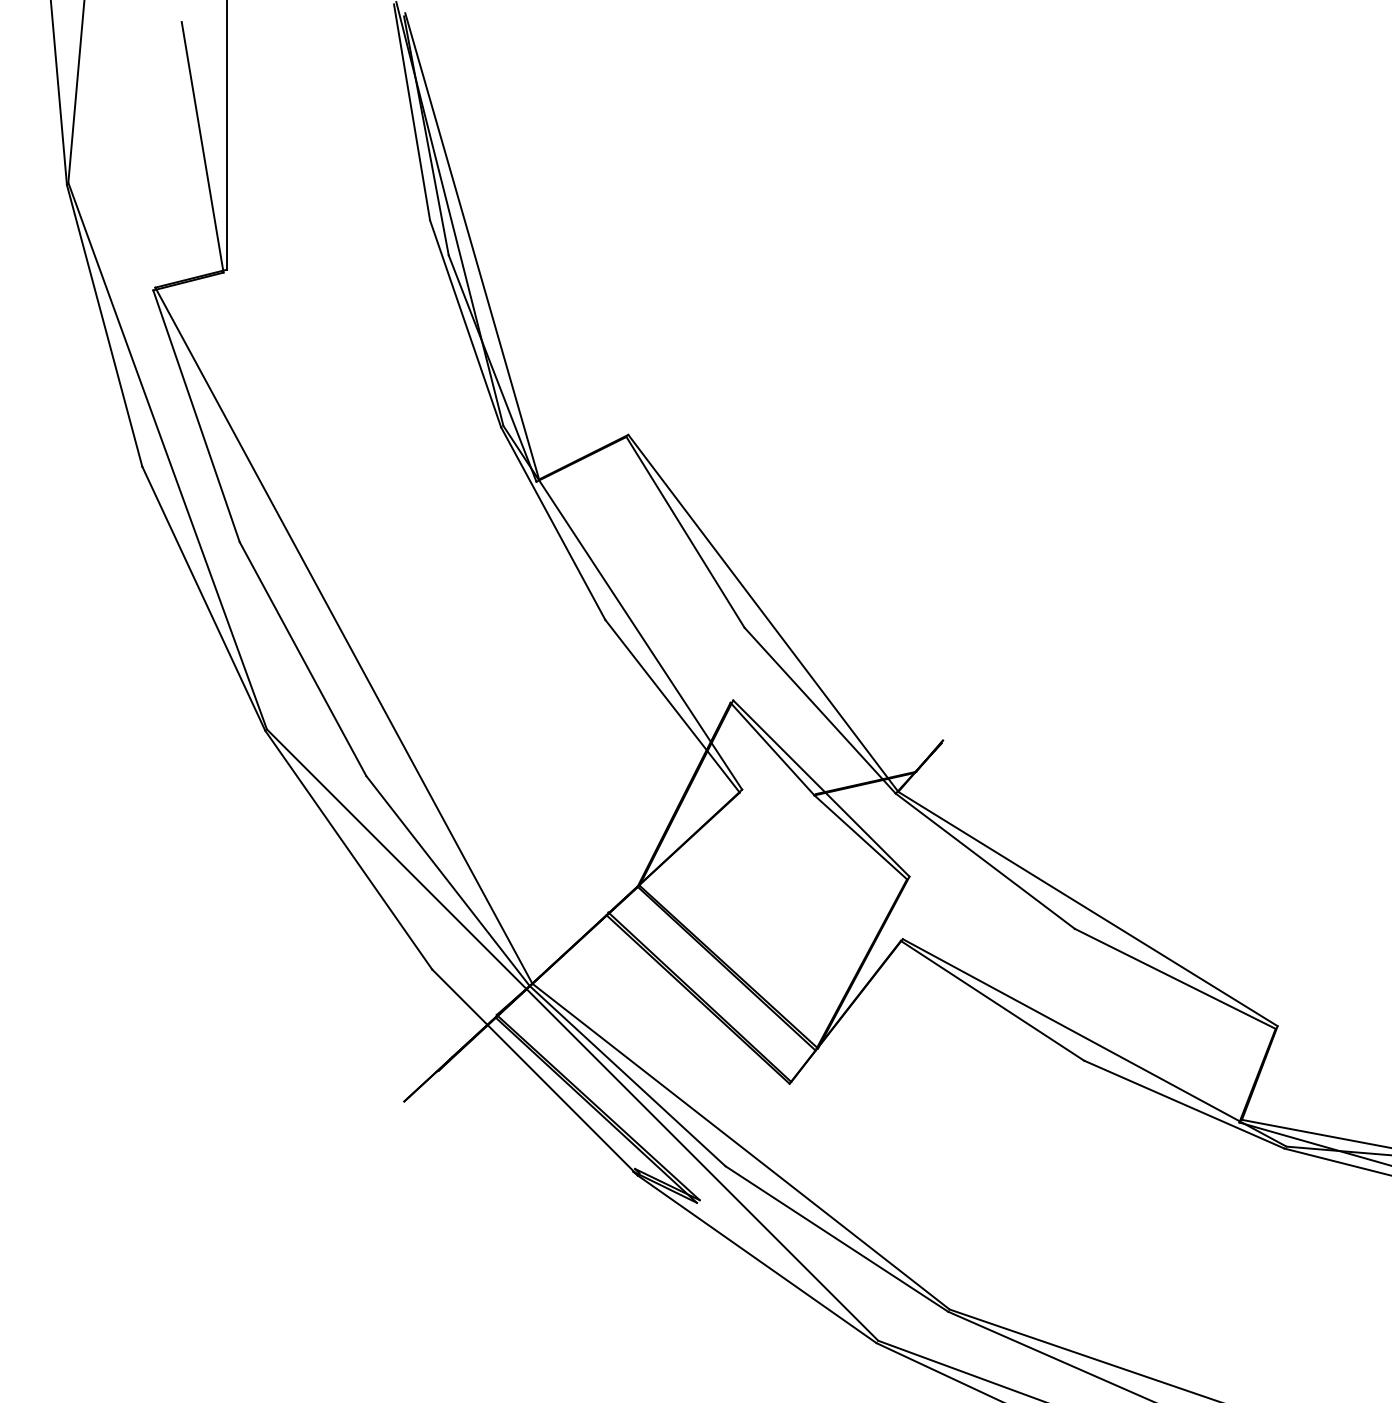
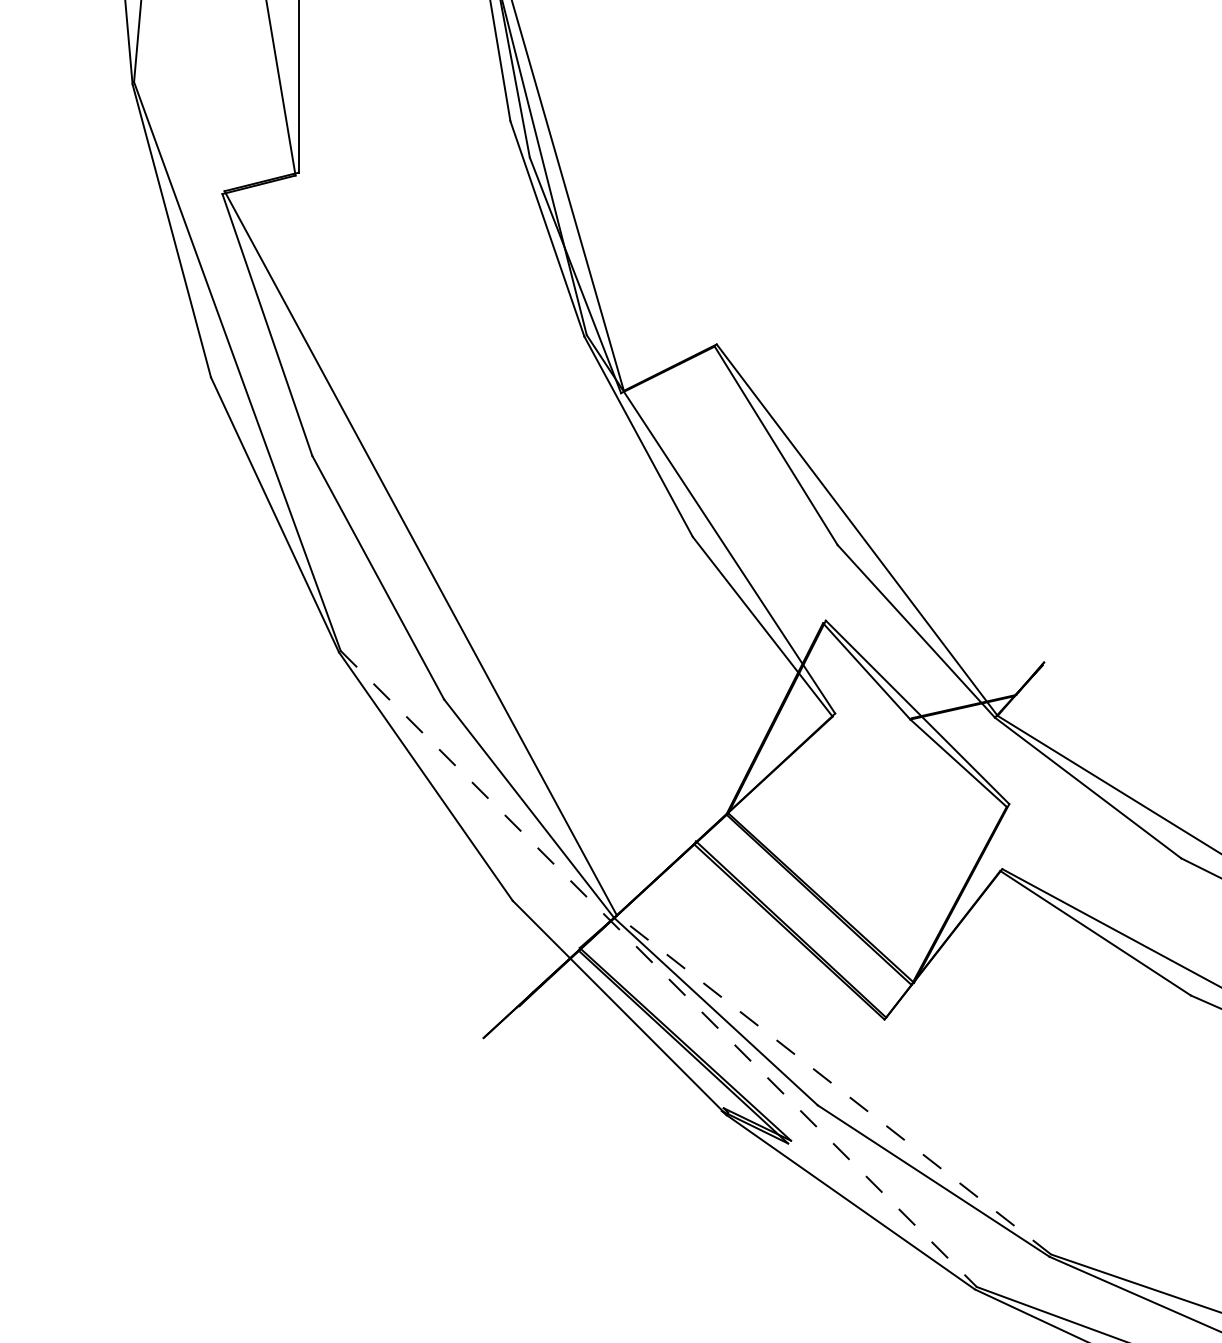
line: (572, 1035) -> (658, 969), solid -> dashed
line: (741, 1146) -> (834, 1084), solid -> dashed

